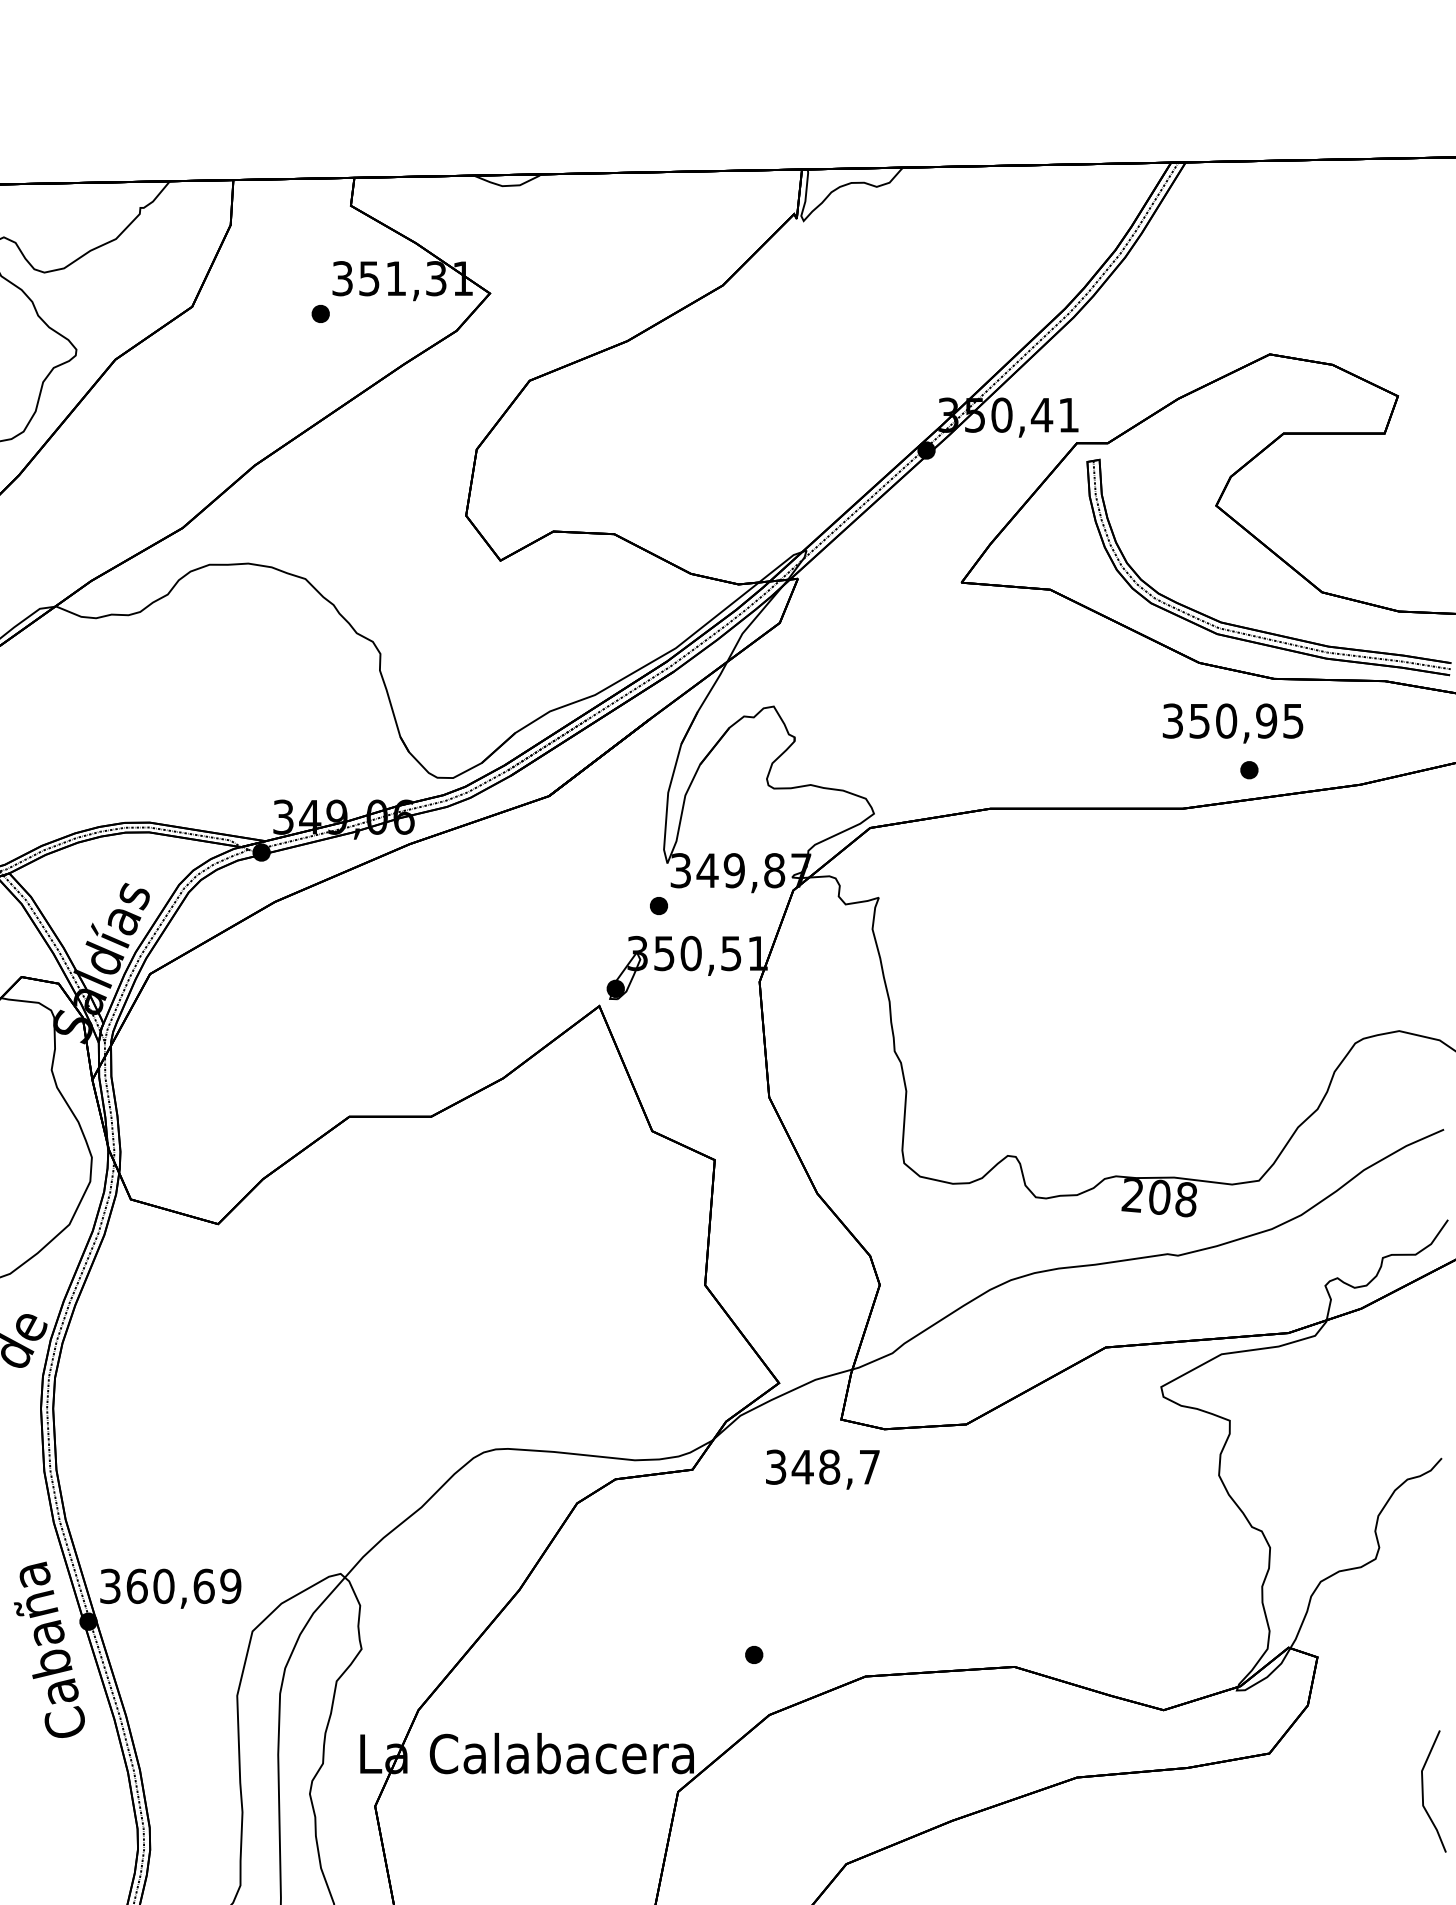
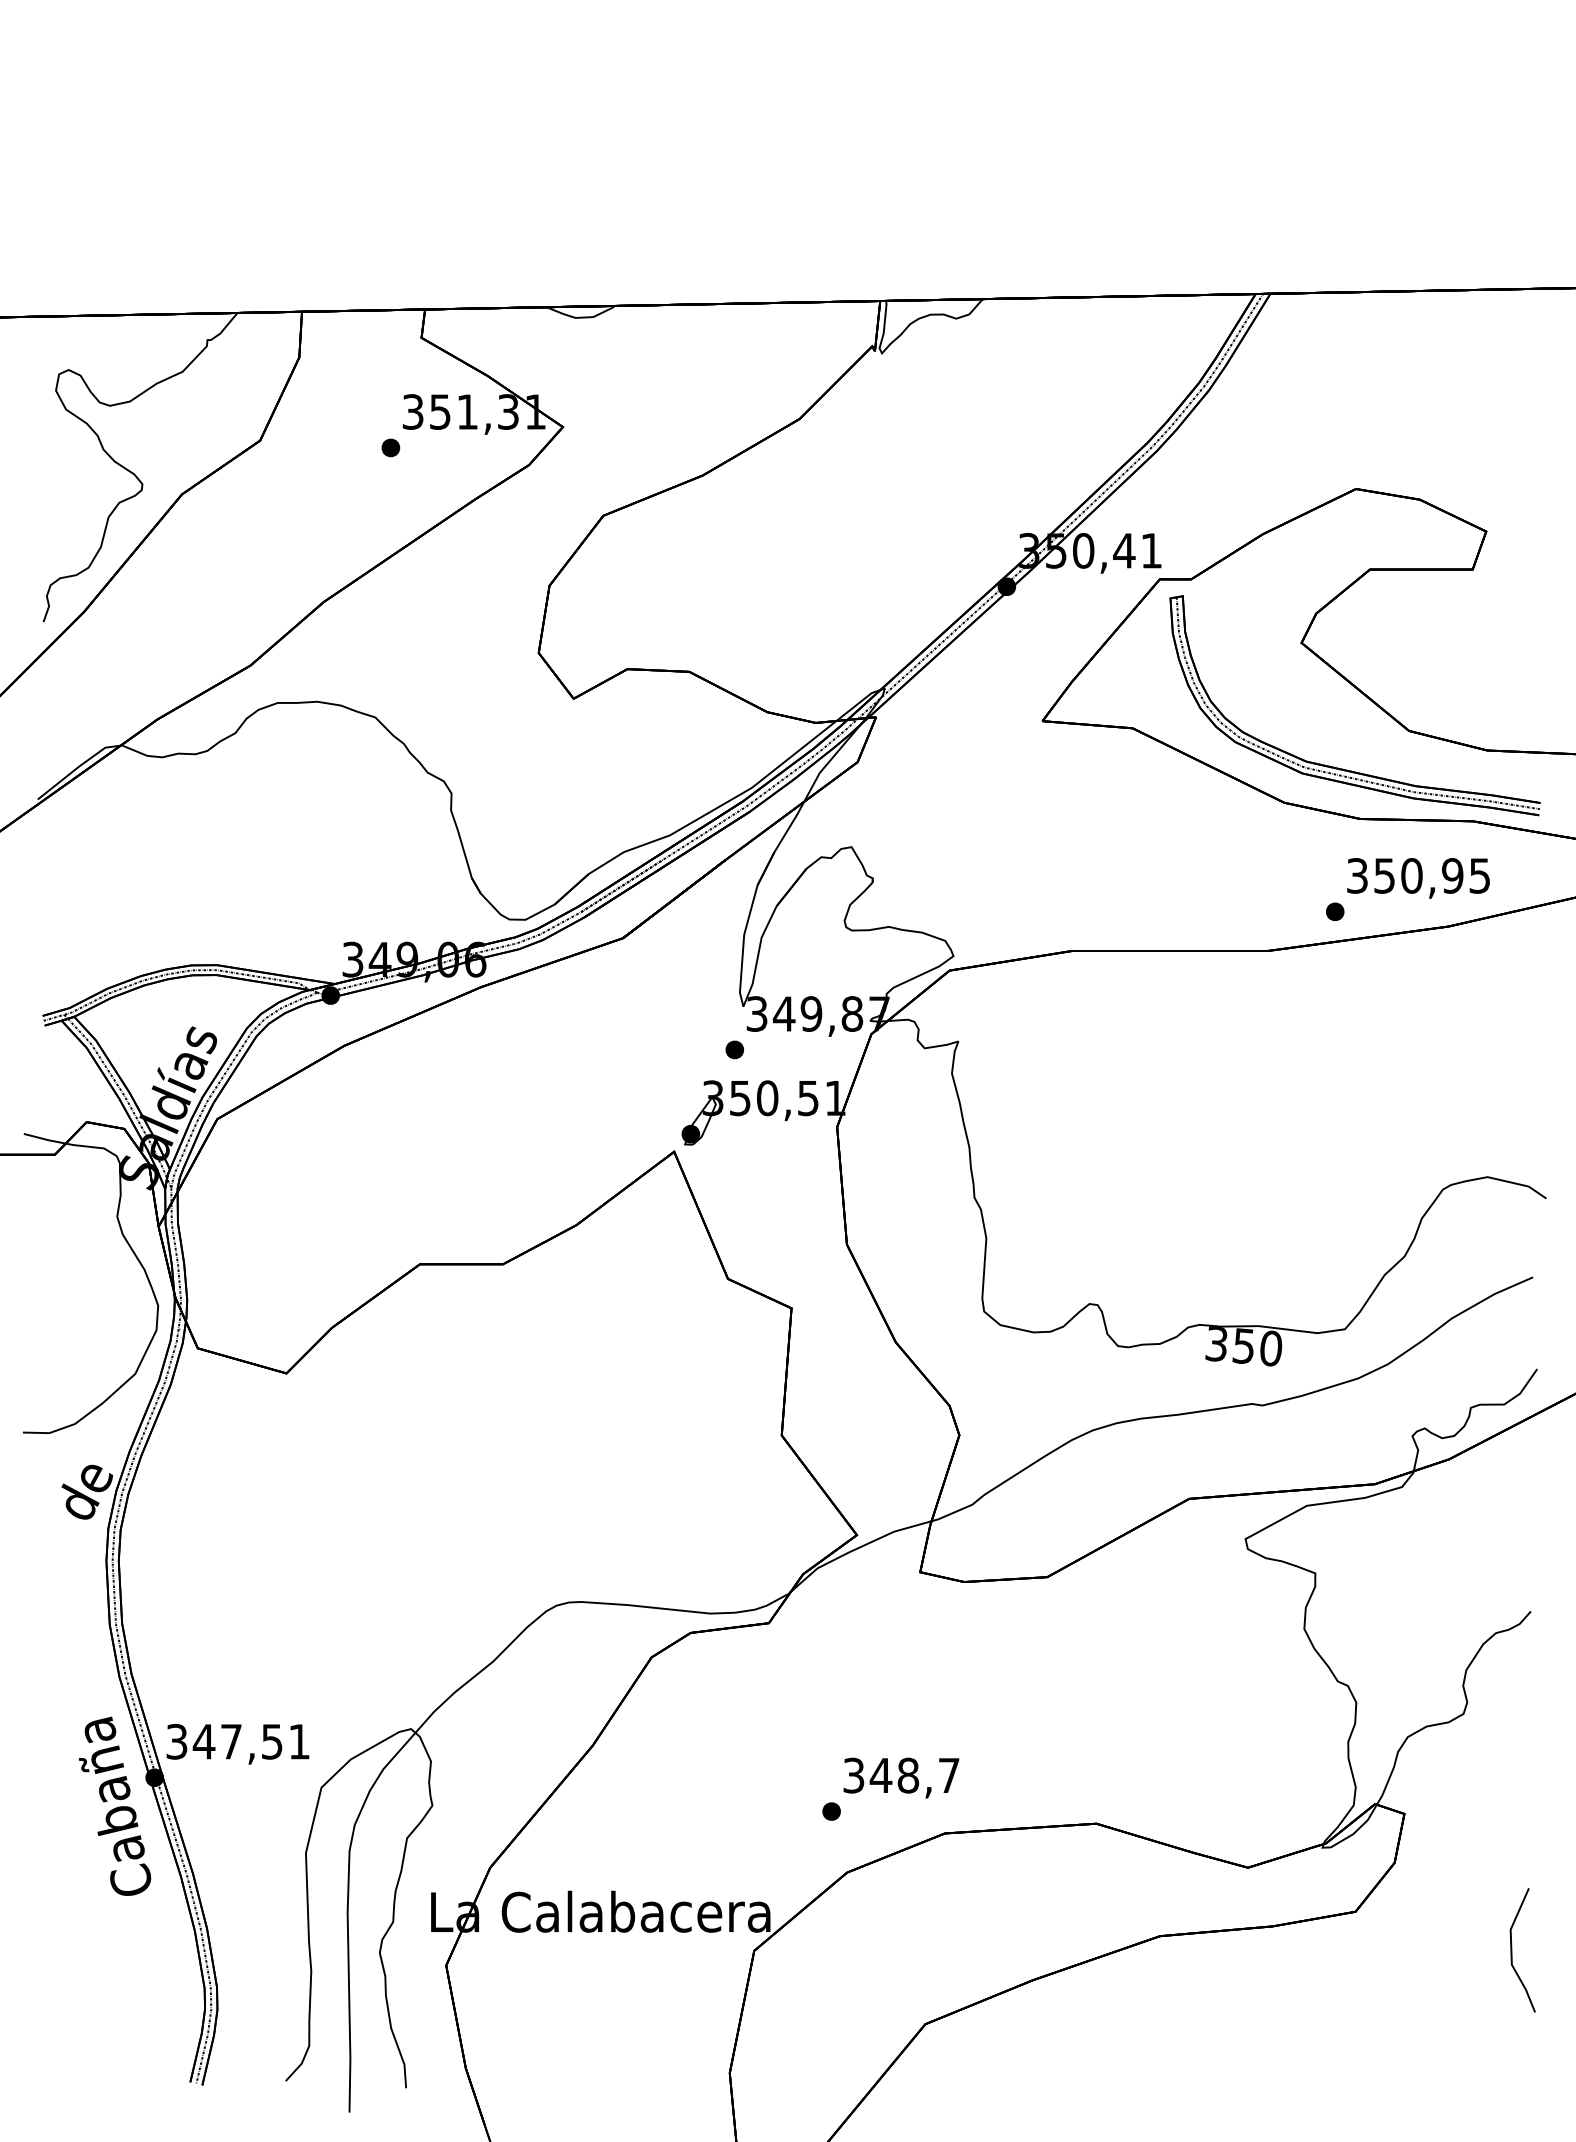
text: (1232, 723) -> (1418, 878), moved
text: (1159, 1197) -> (1243, 1346), 208 -> 350
text: (822, 1469) -> (901, 1777), moved
text: (183, 1586) -> (251, 1741), 360,69 -> 347,51

